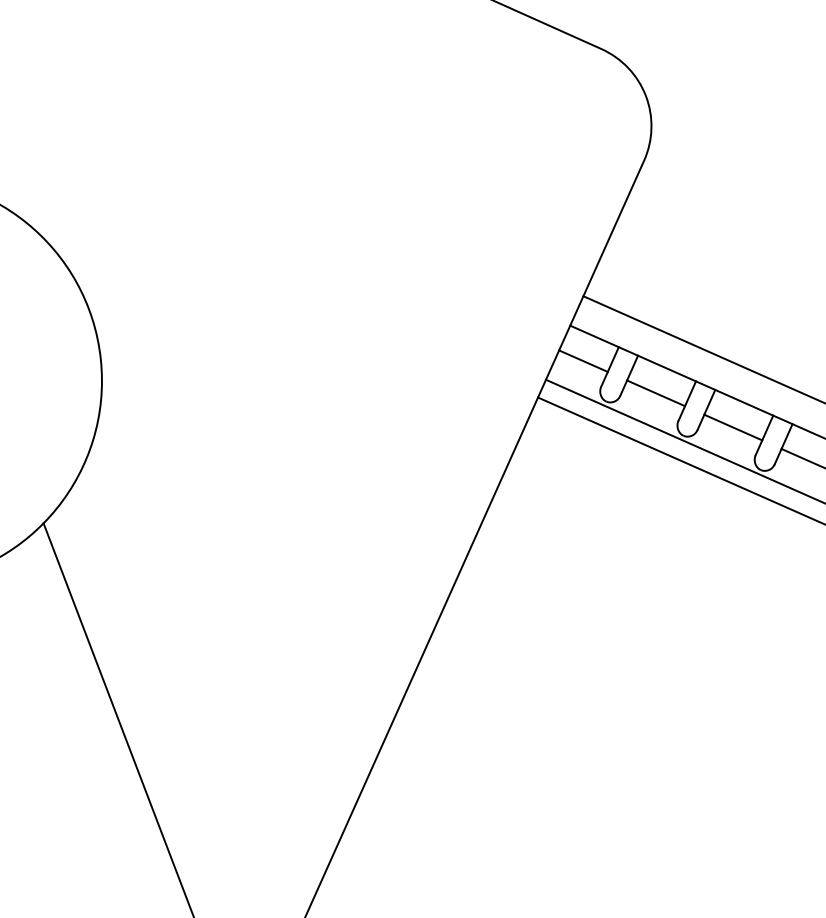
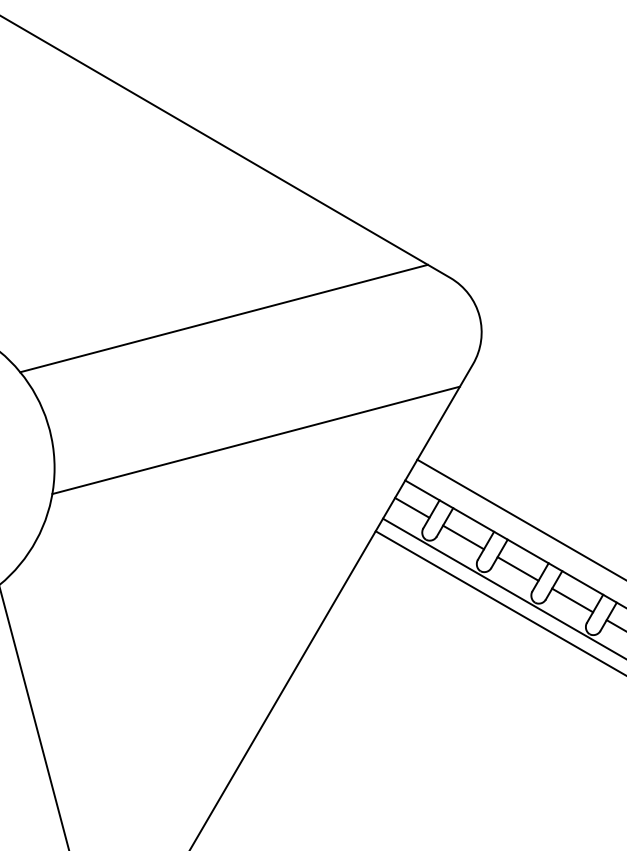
line: (304, 135) -> (223, 318), added
line: (366, 293) -> (256, 440), added

